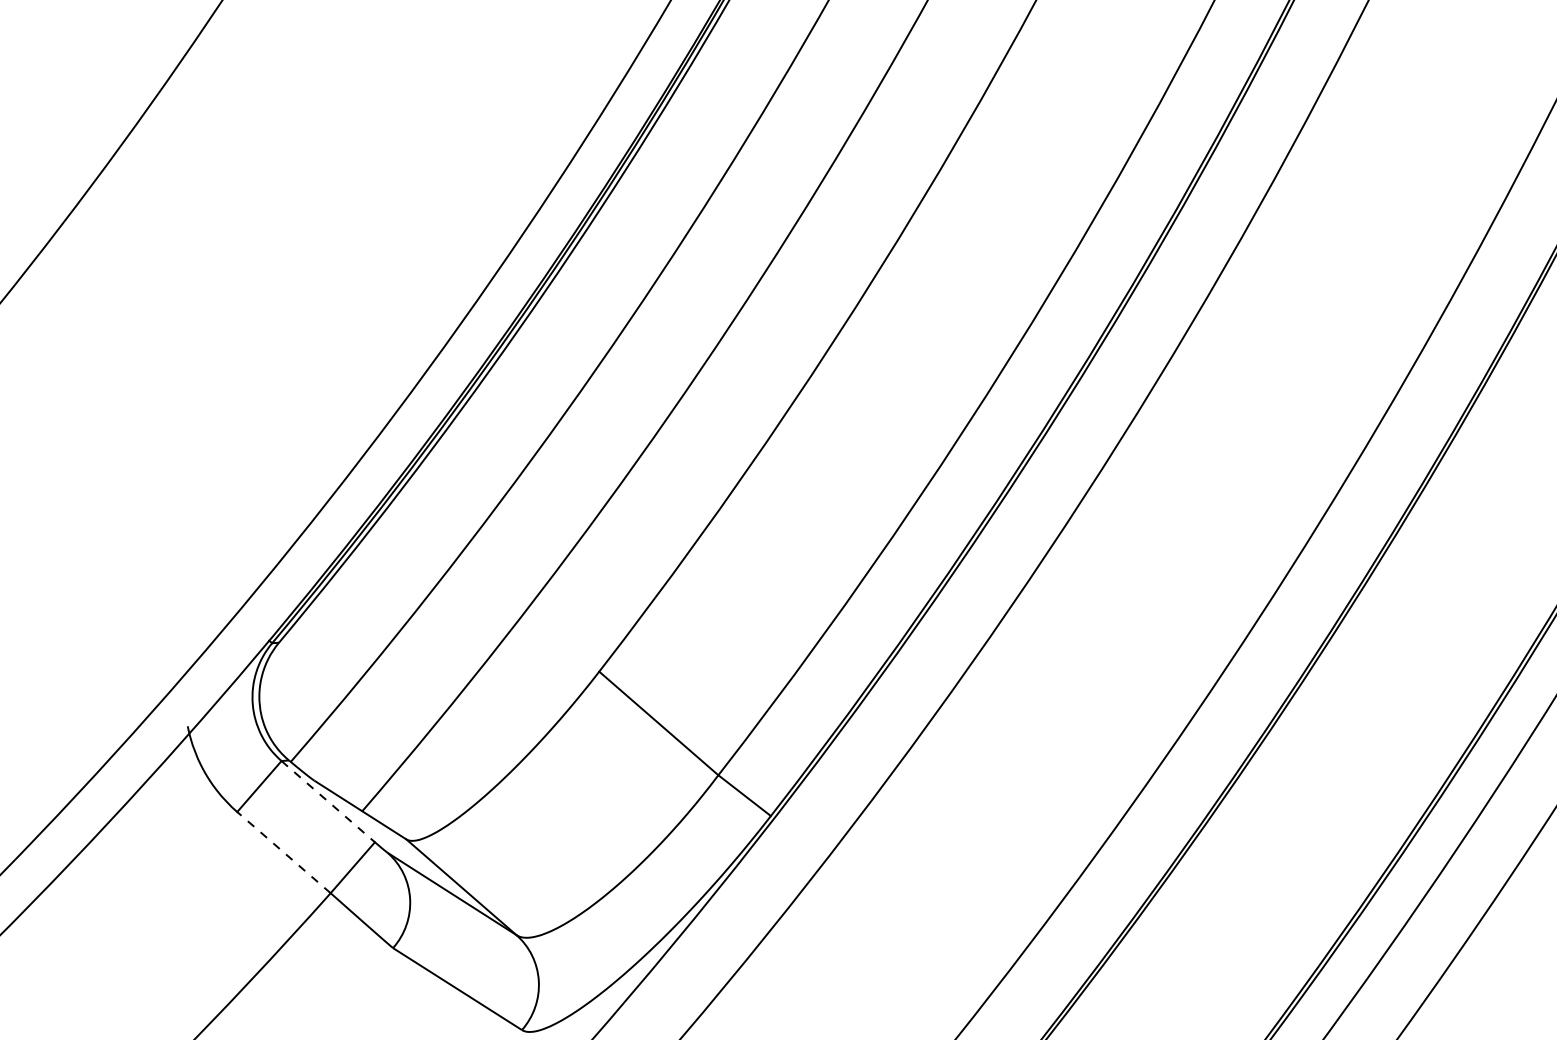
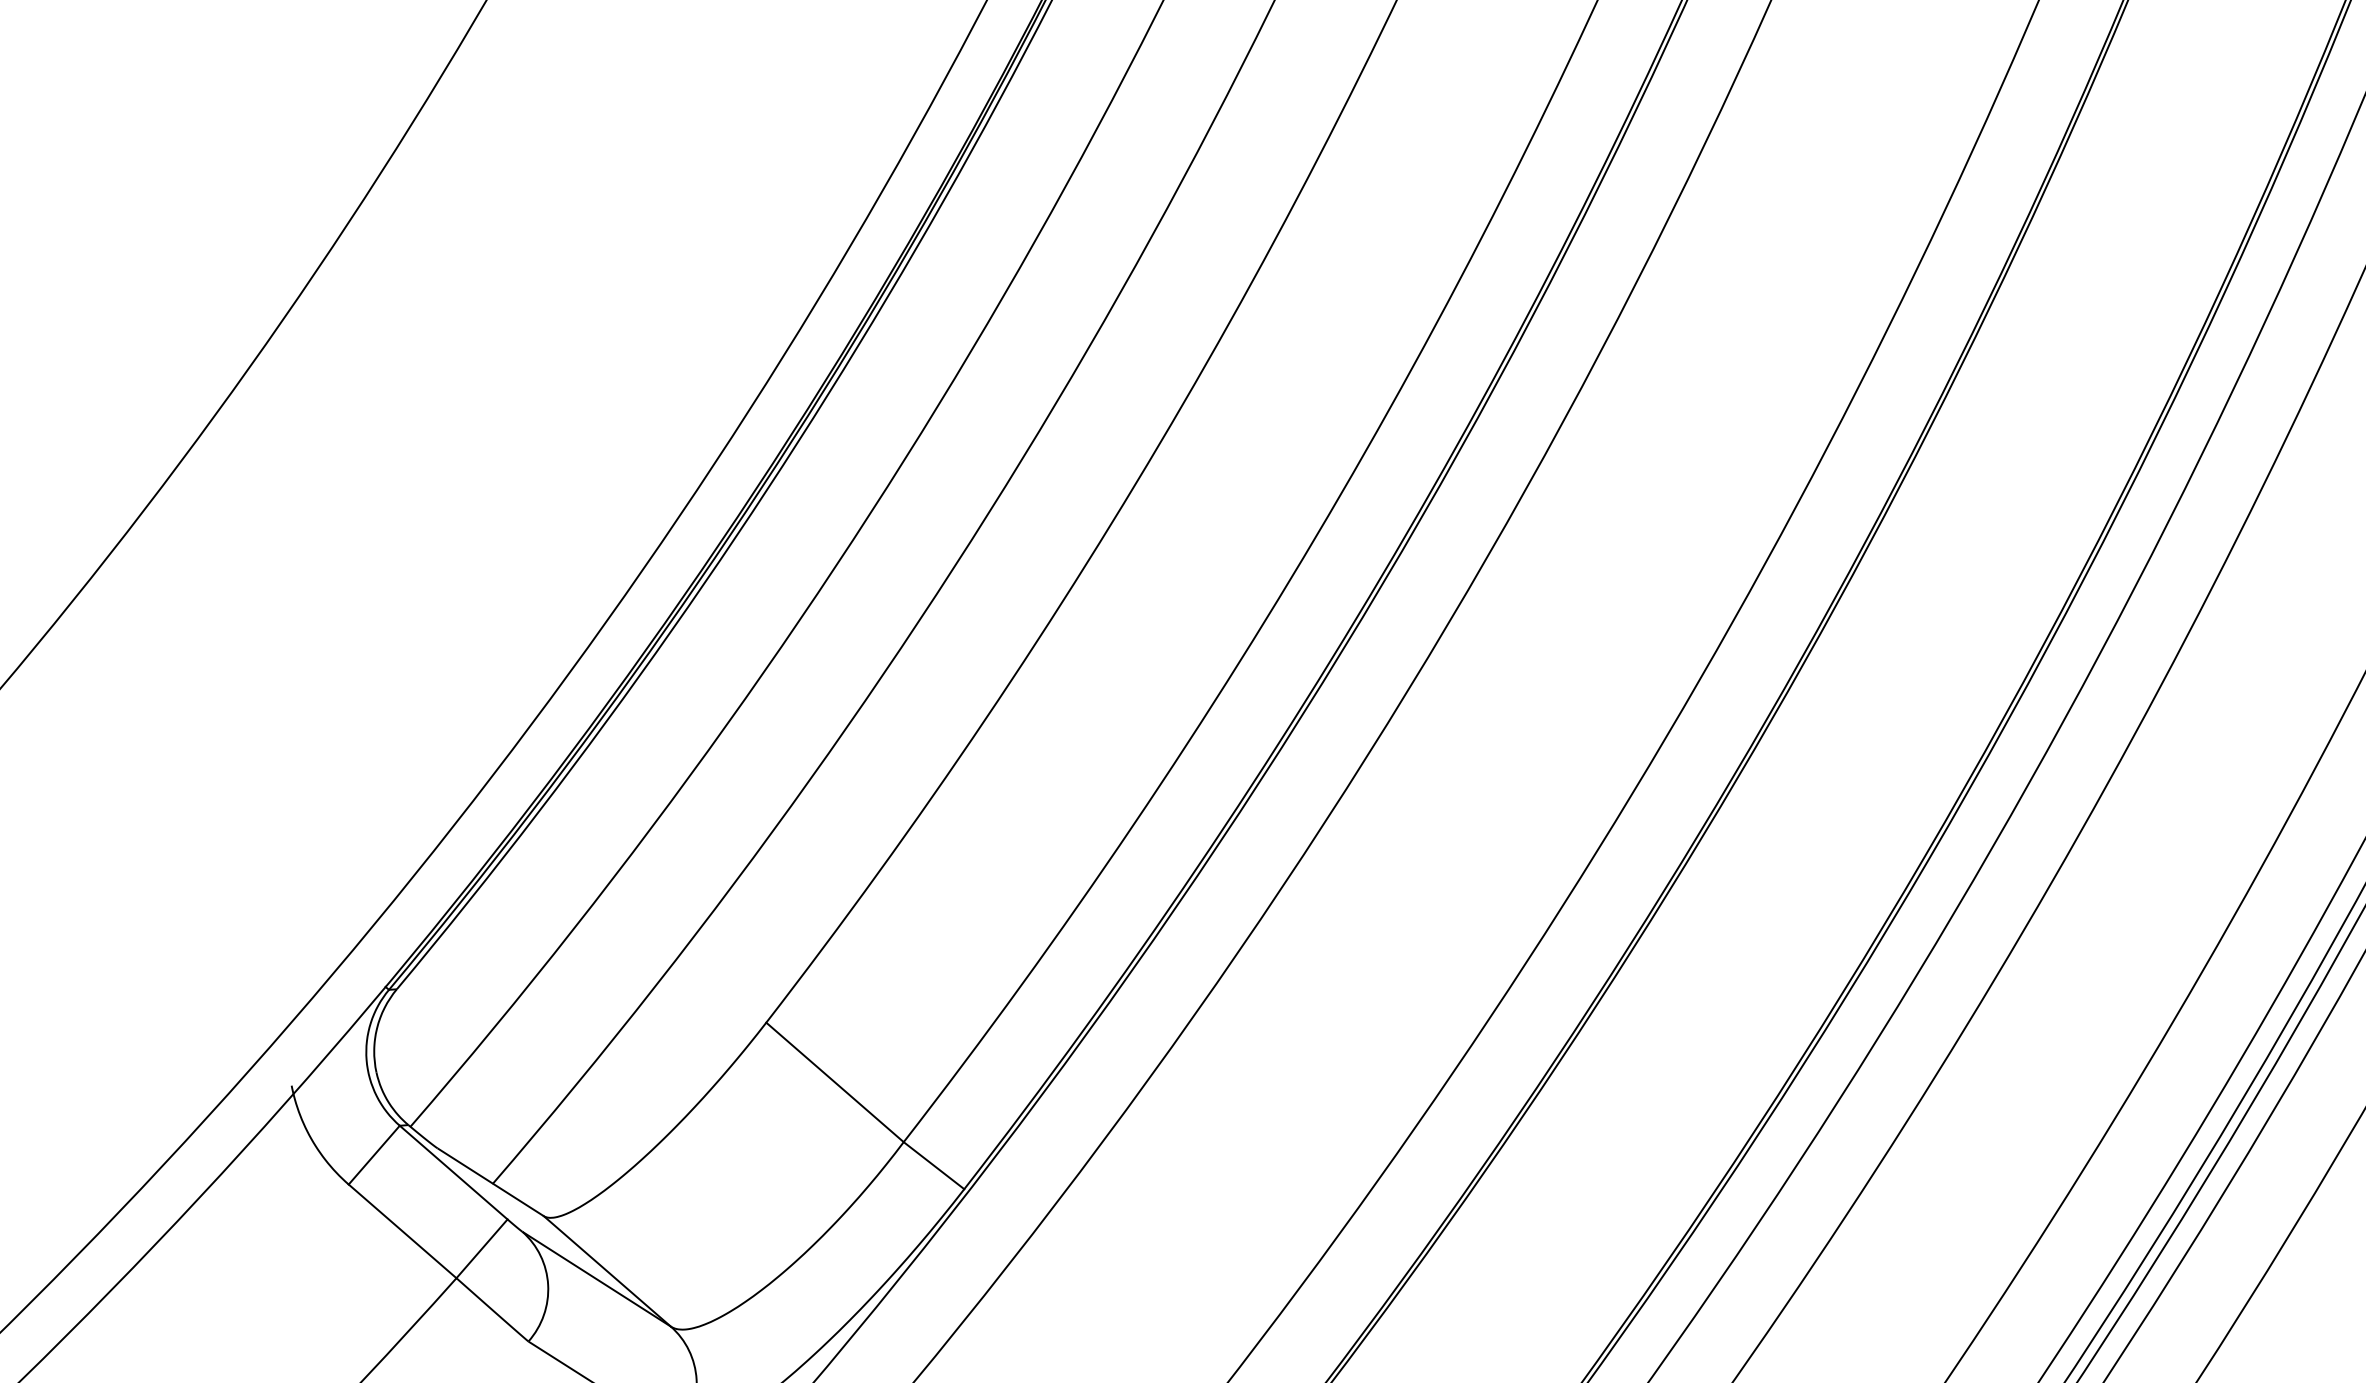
line: (328, 801) -> (454, 1172), dashed -> solid
line: (283, 852) -> (402, 1231), dashed -> solid

